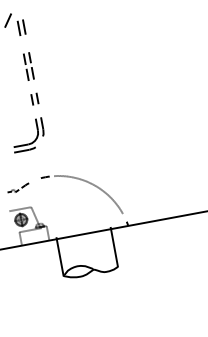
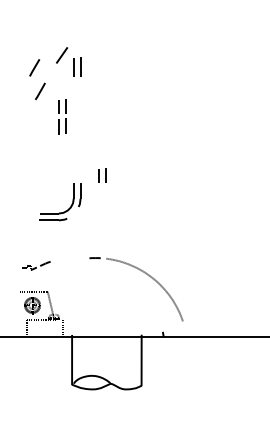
part: (29, 66) -> (62, 116), moved
part: (35, 98) -> (102, 175), moved
part: (88, 183) -> (147, 275), moved

